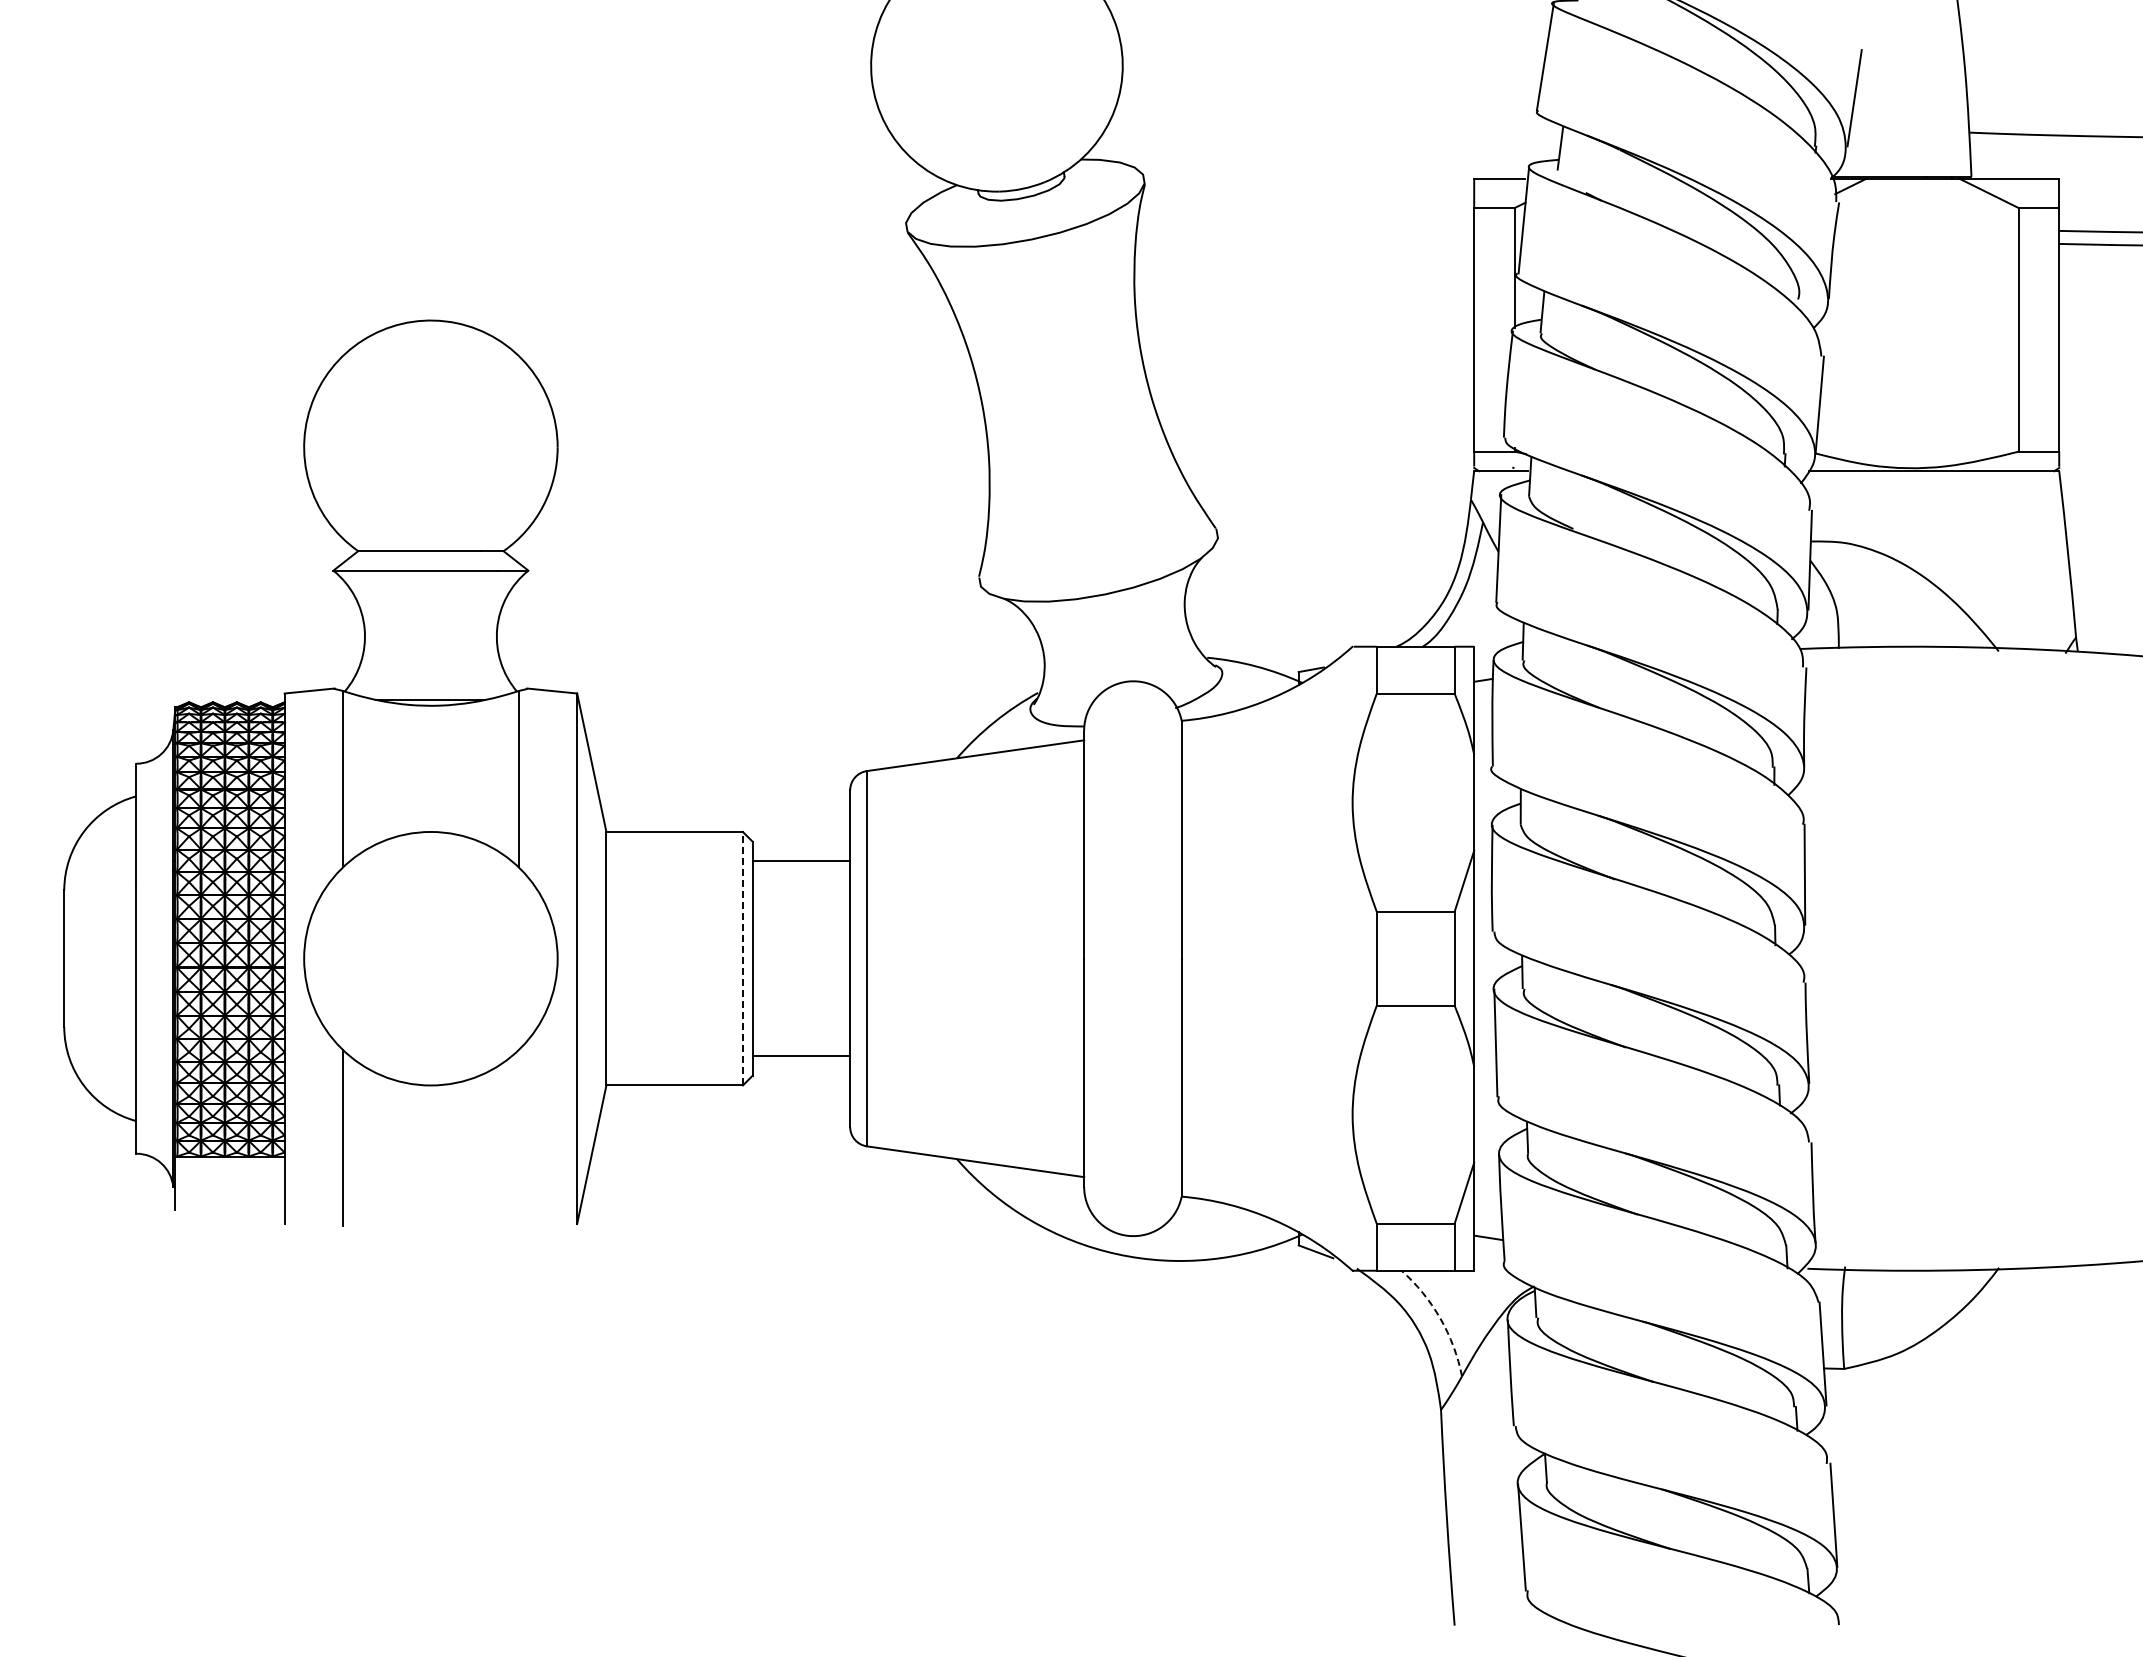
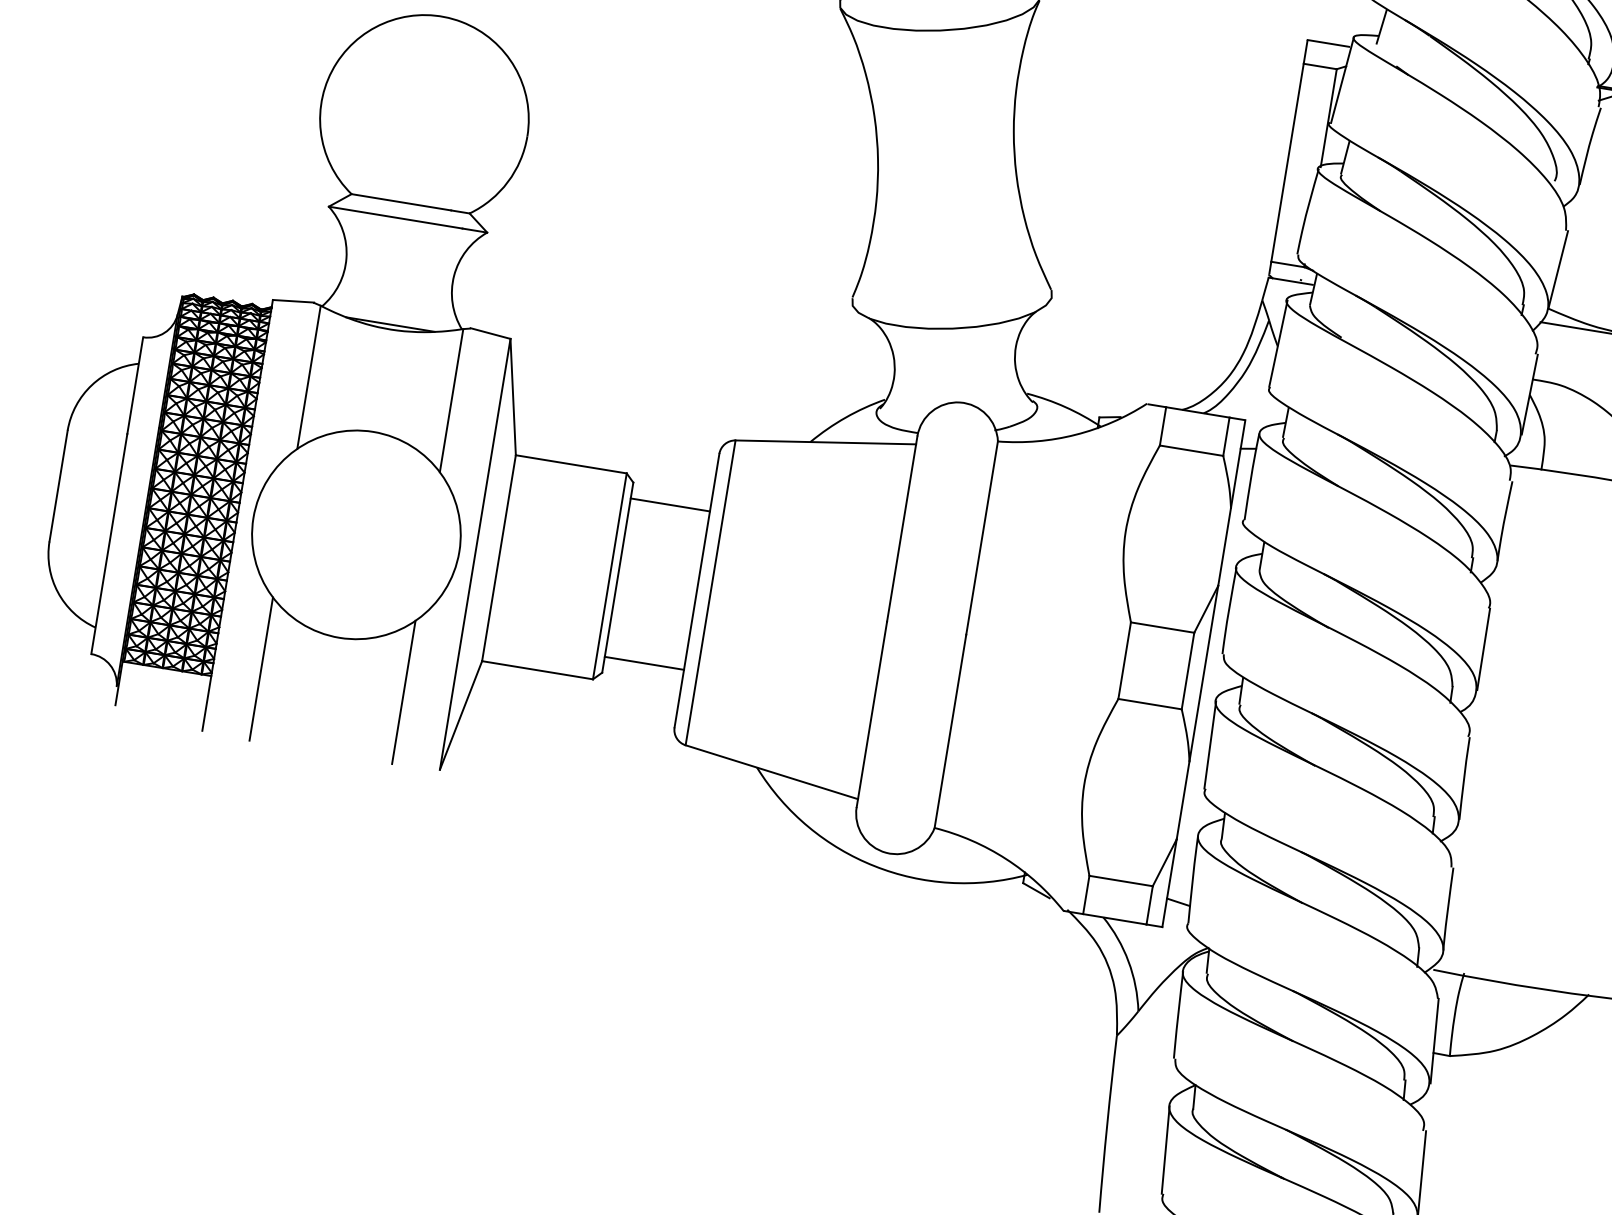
line: (742, 958) -> (609, 576), dashed -> solid
line: (518, 1138) -> (403, 692), added
arc: (1440, 1318) -> (1128, 961), dashed -> solid

